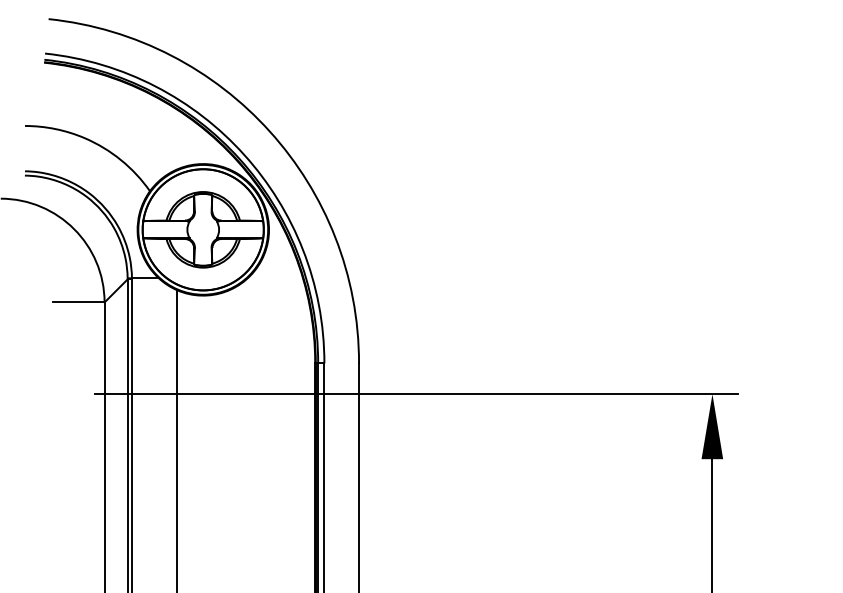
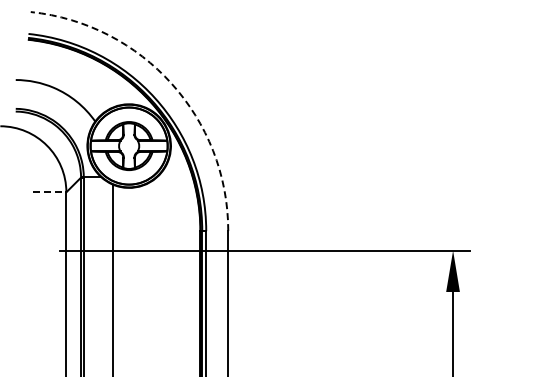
arc: (269, 131) -> (171, 83), solid -> dashed
line: (78, 302) -> (49, 192), solid -> dashed

